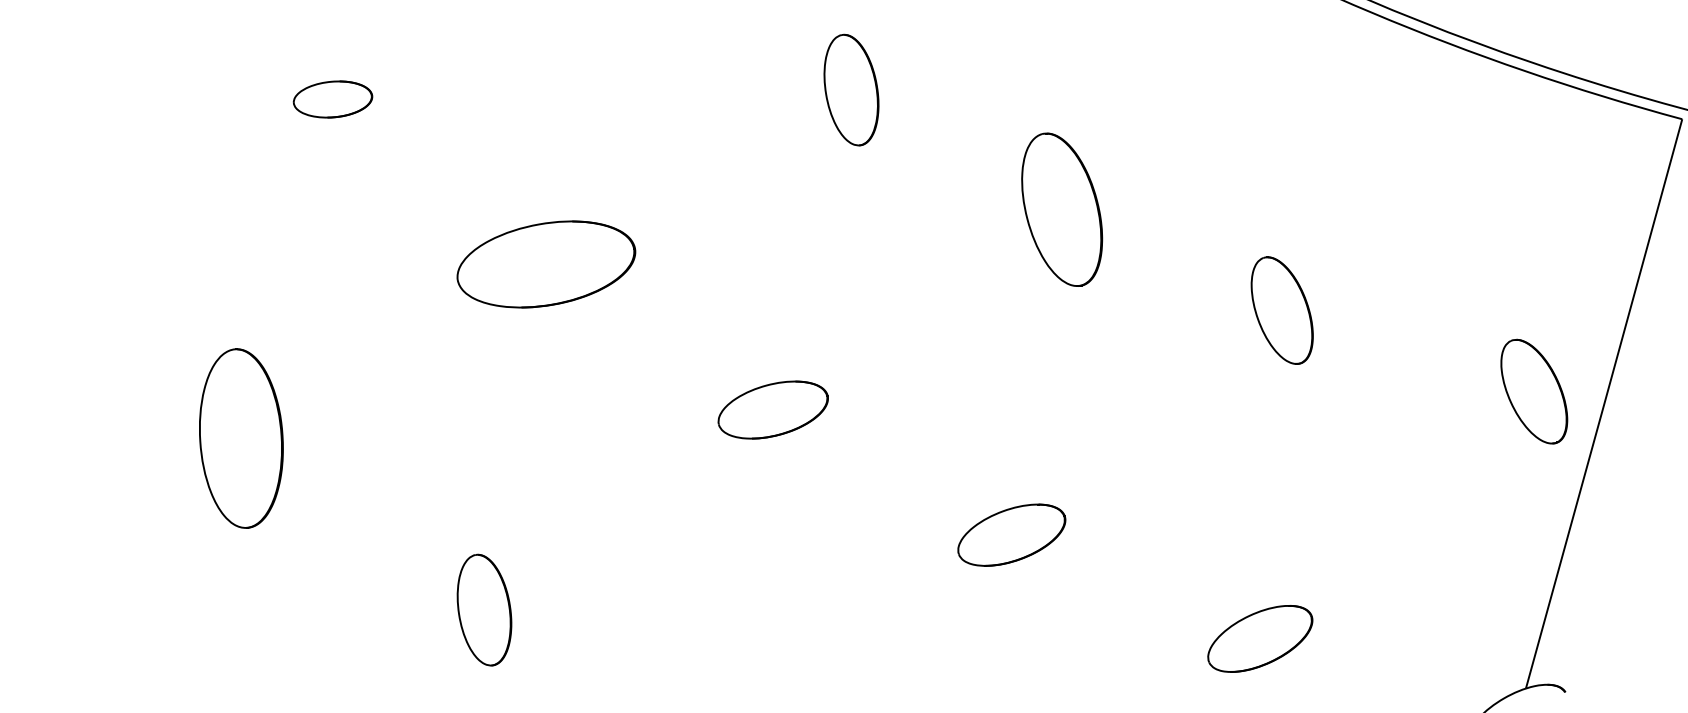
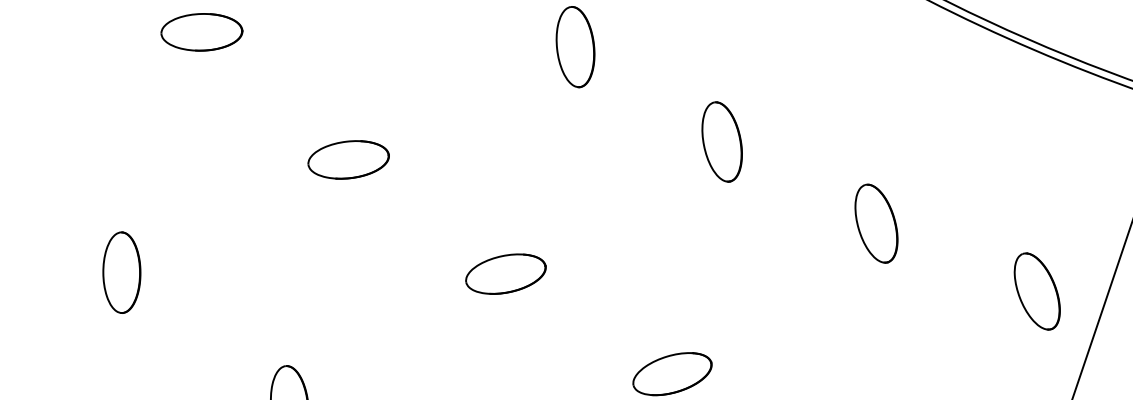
part: (332, 99) -> (201, 32), size x1.43
part: (1061, 209) -> (721, 141), size x0.71
part: (546, 264) -> (348, 159), size x0.62
part: (1534, 391) -> (1037, 291), moved
part: (241, 438) -> (121, 272), size x0.62

